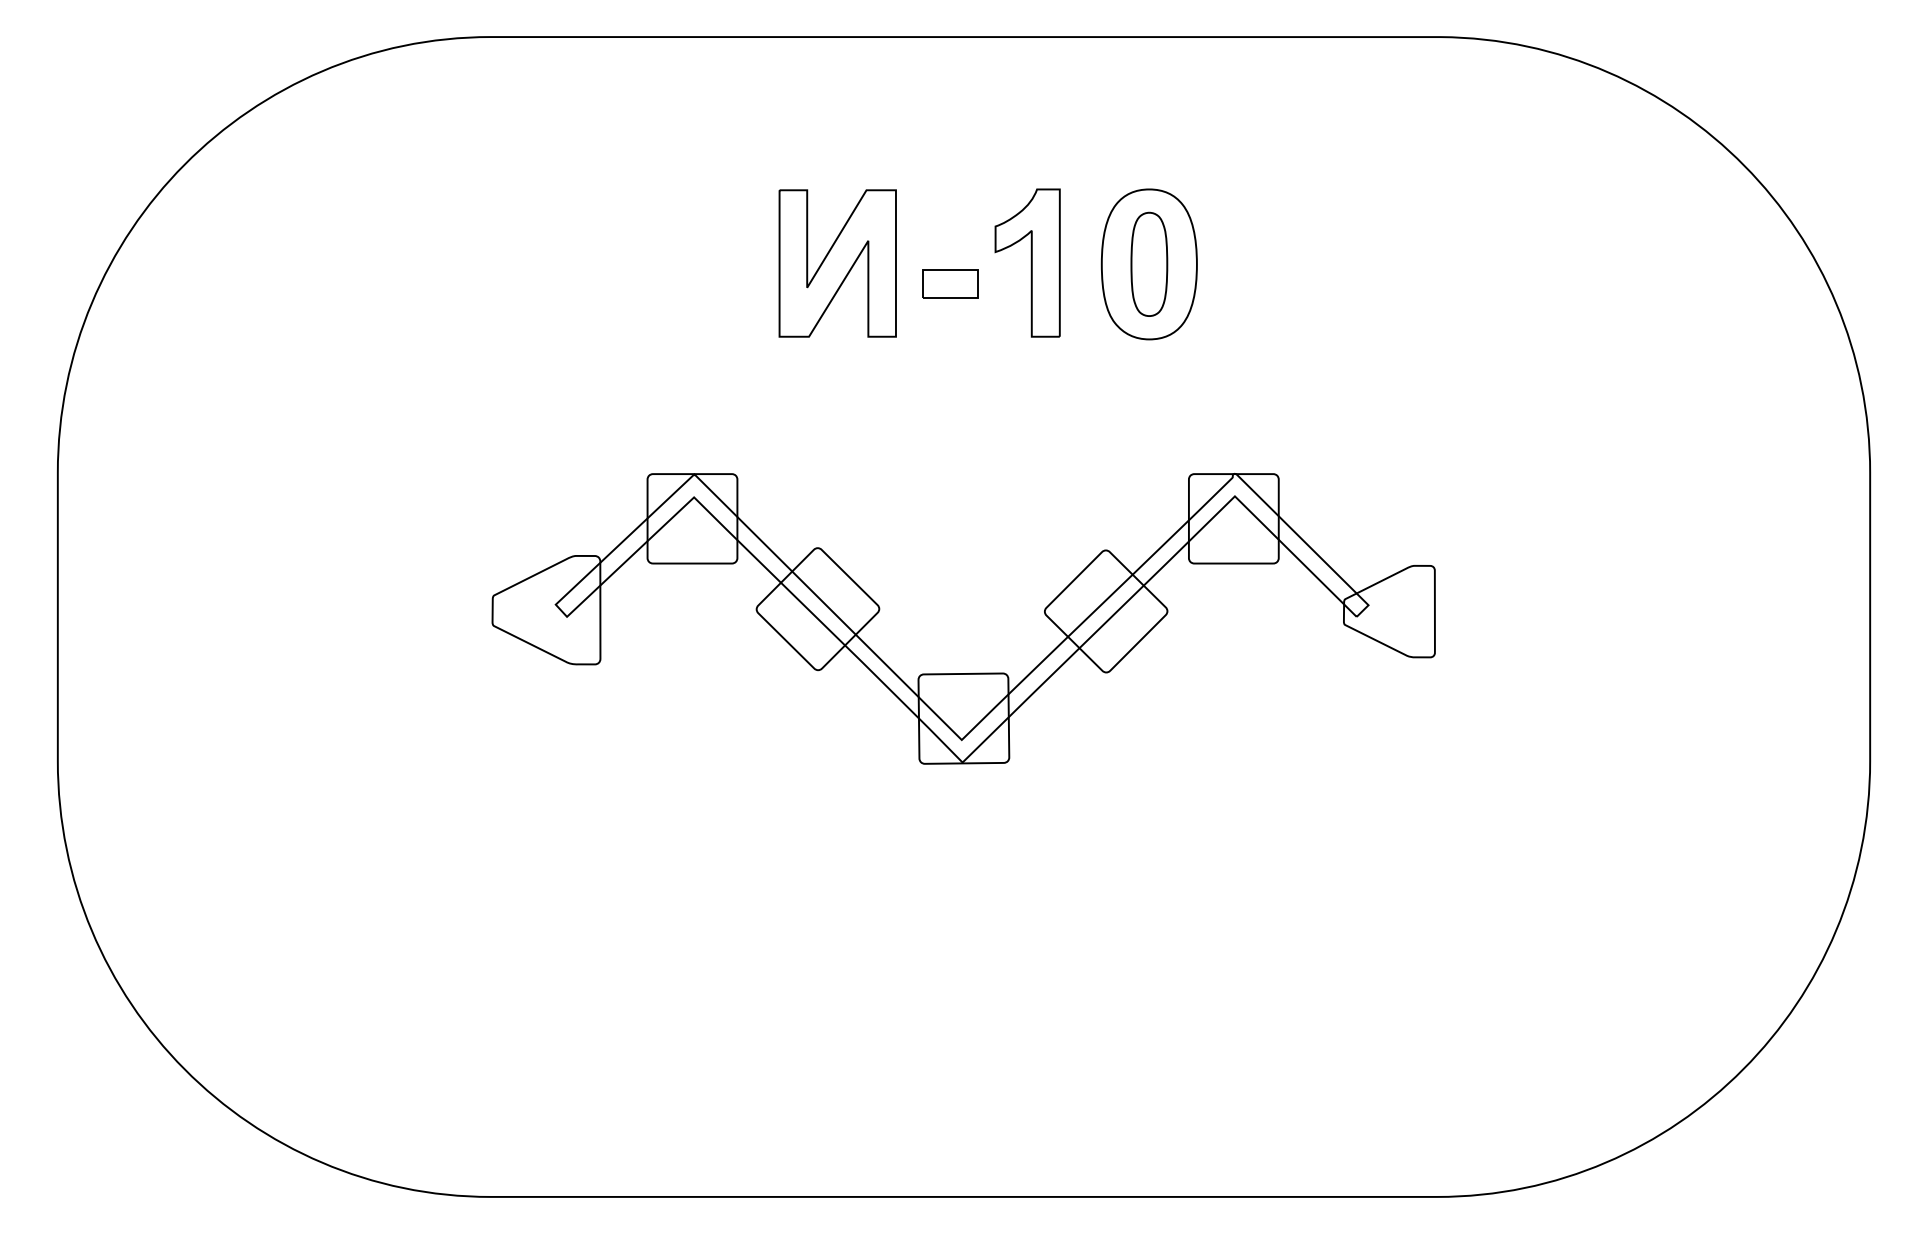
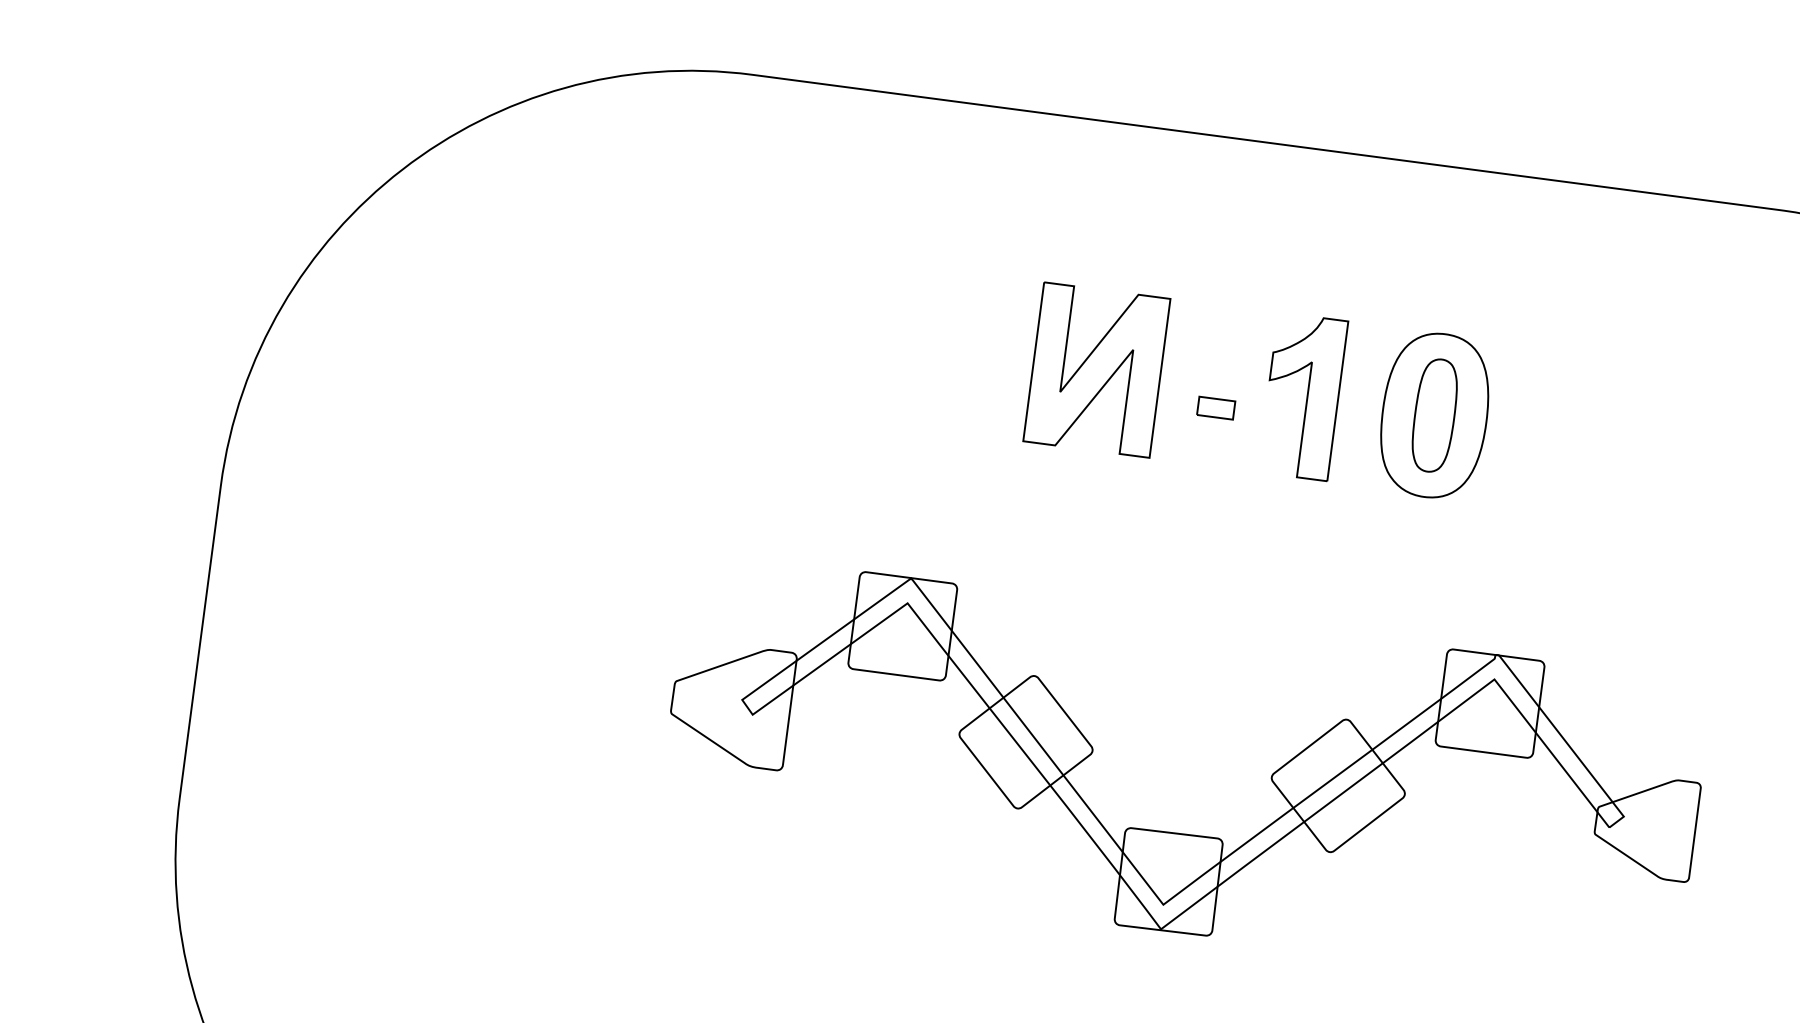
part: (950, 283) -> (1216, 407), size x0.6

